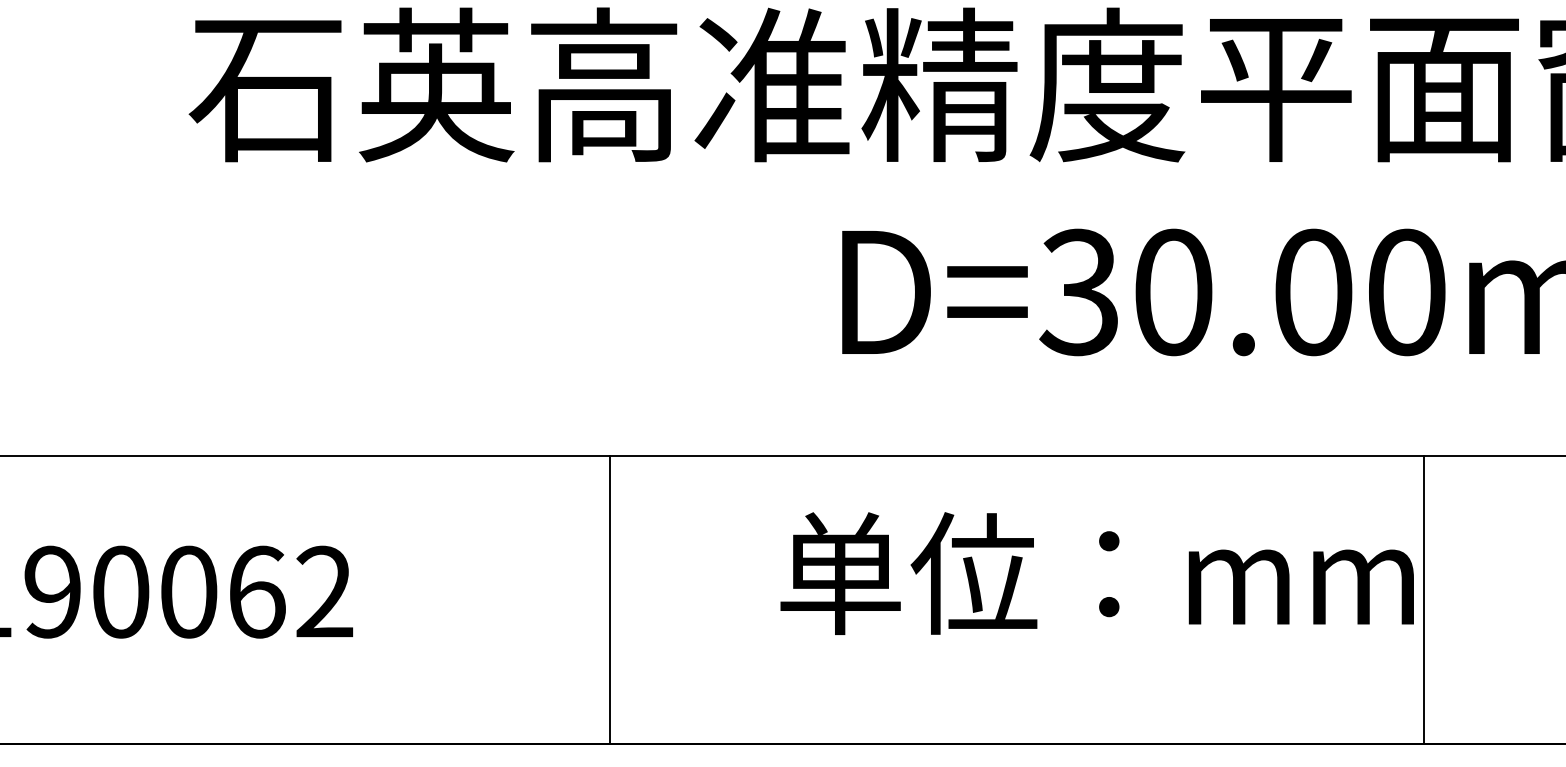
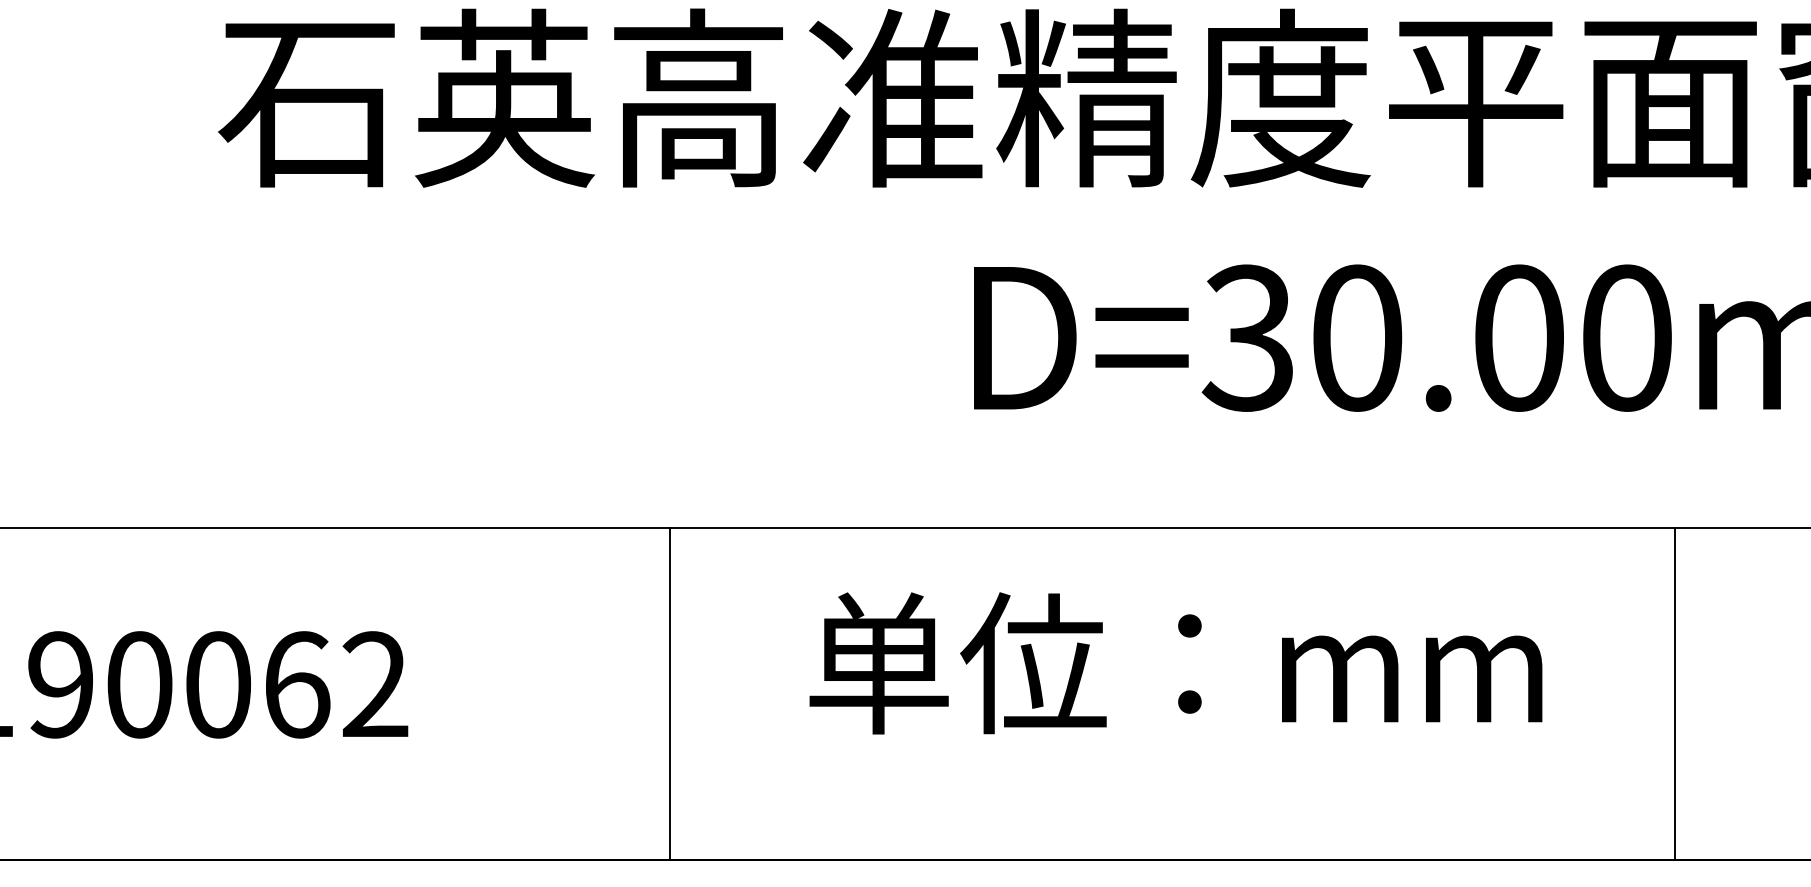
text: (1096, 573) -> (1175, 663), moved
line: (610, 599) -> (670, 693), moved
line: (1423, 599) -> (1674, 693), moved

